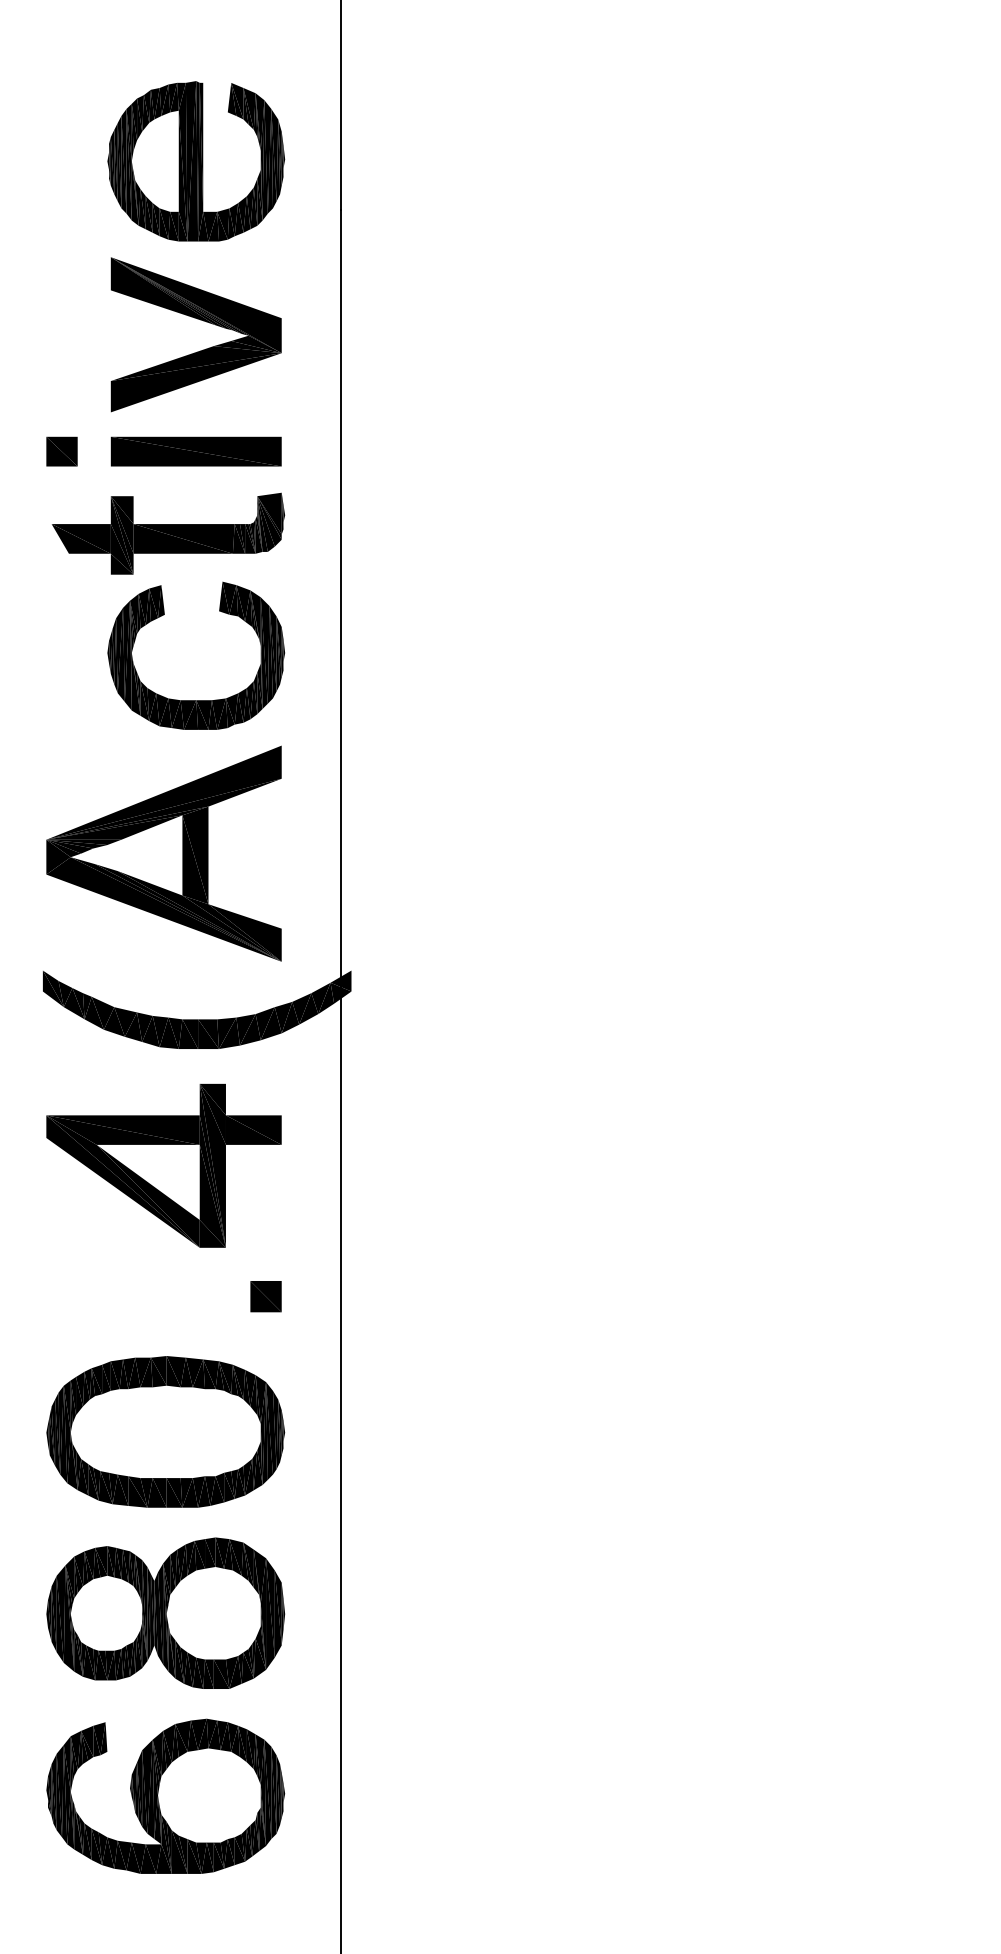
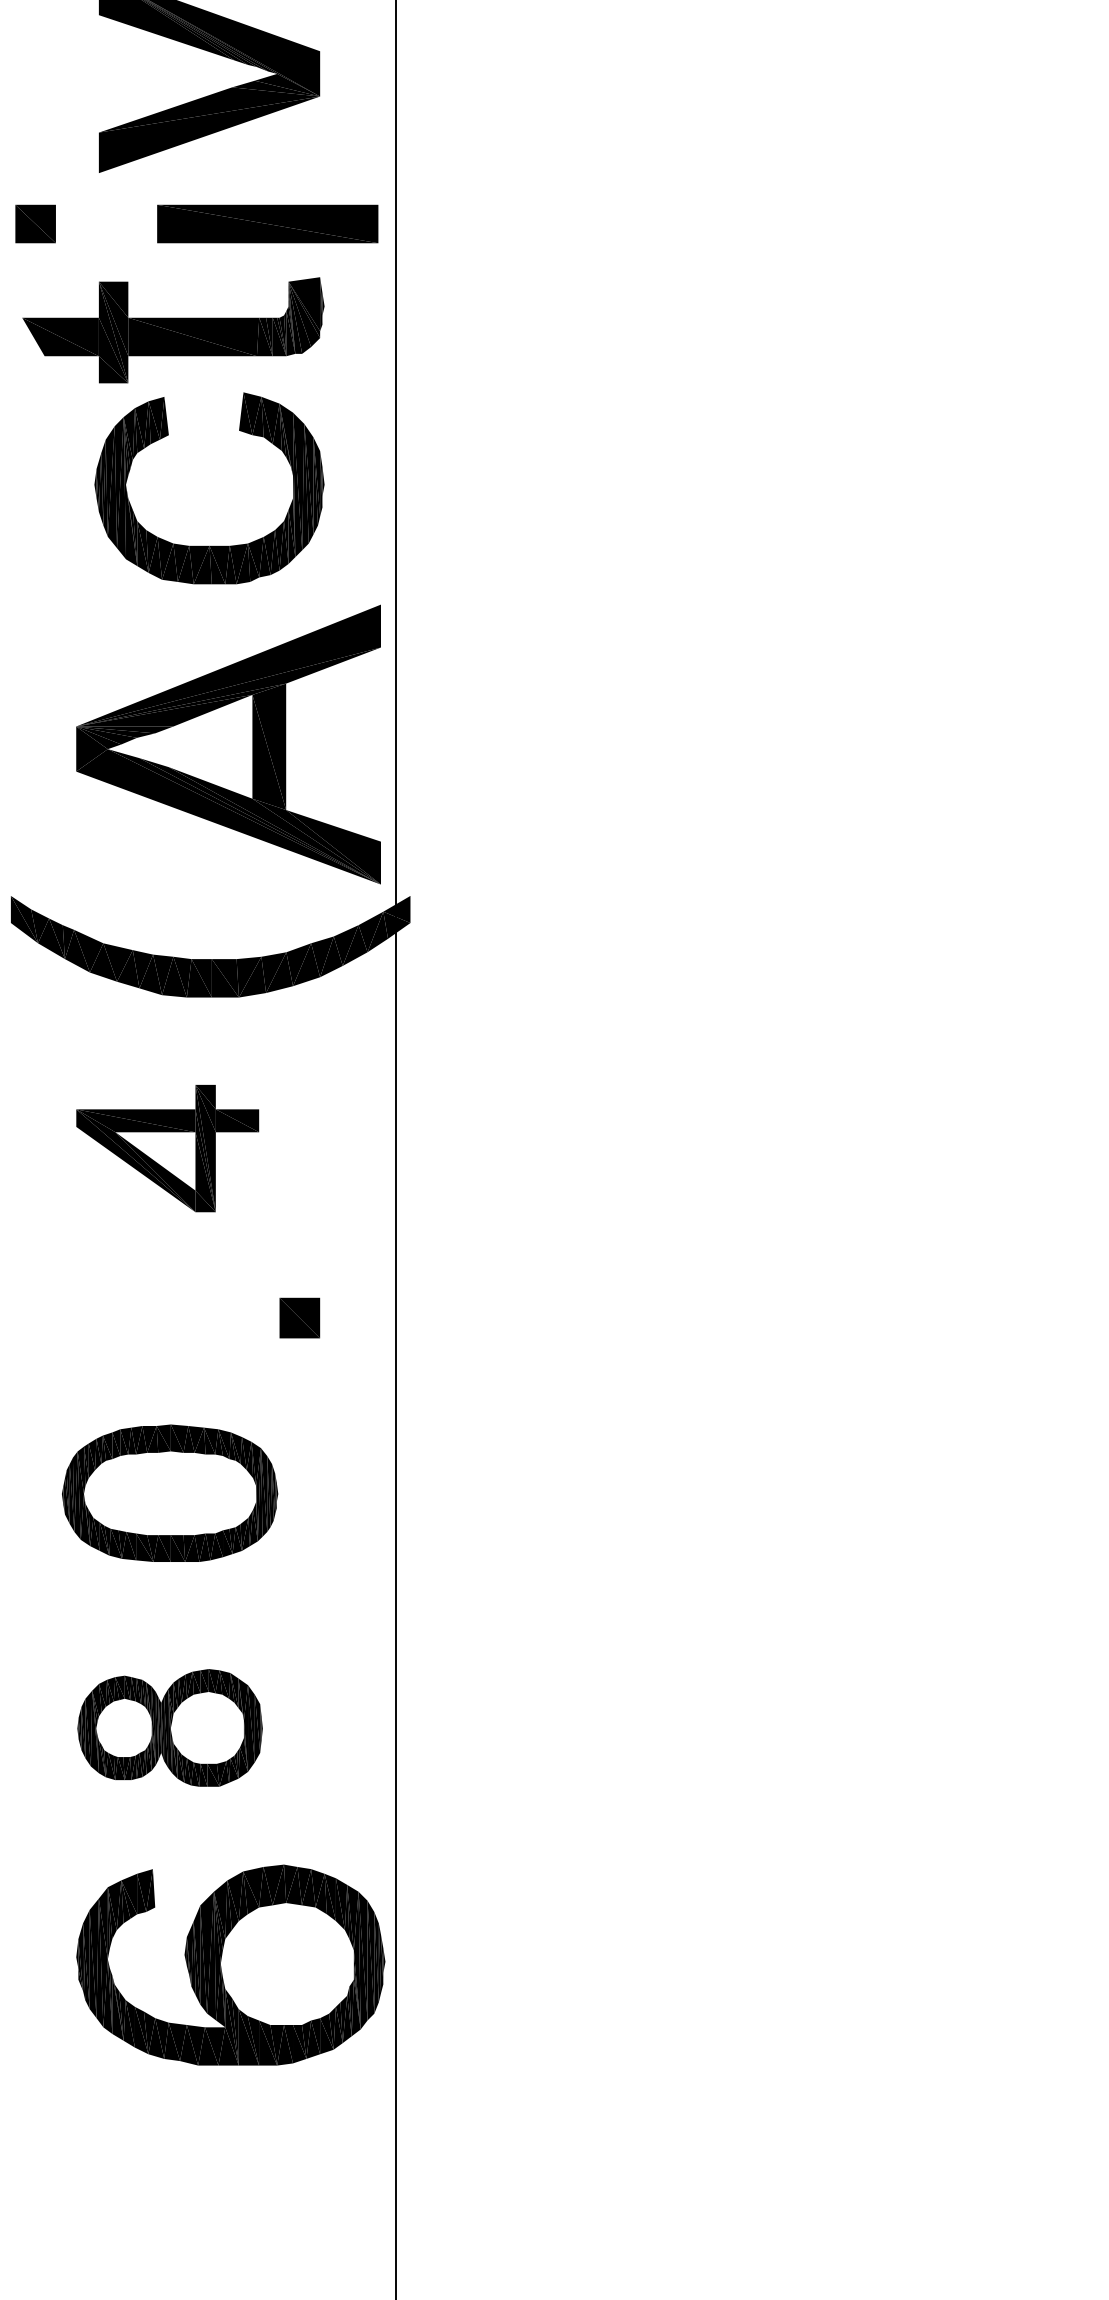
part: (195, 451) -> (266, 223), moved
part: (163, 853) -> (227, 744), moved
part: (163, 1165) -> (167, 1148), size x0.6
part: (165, 1431) -> (169, 1492), size x0.7
part: (165, 1612) -> (169, 1727), size x0.6
part: (165, 1795) -> (230, 1964), moved

